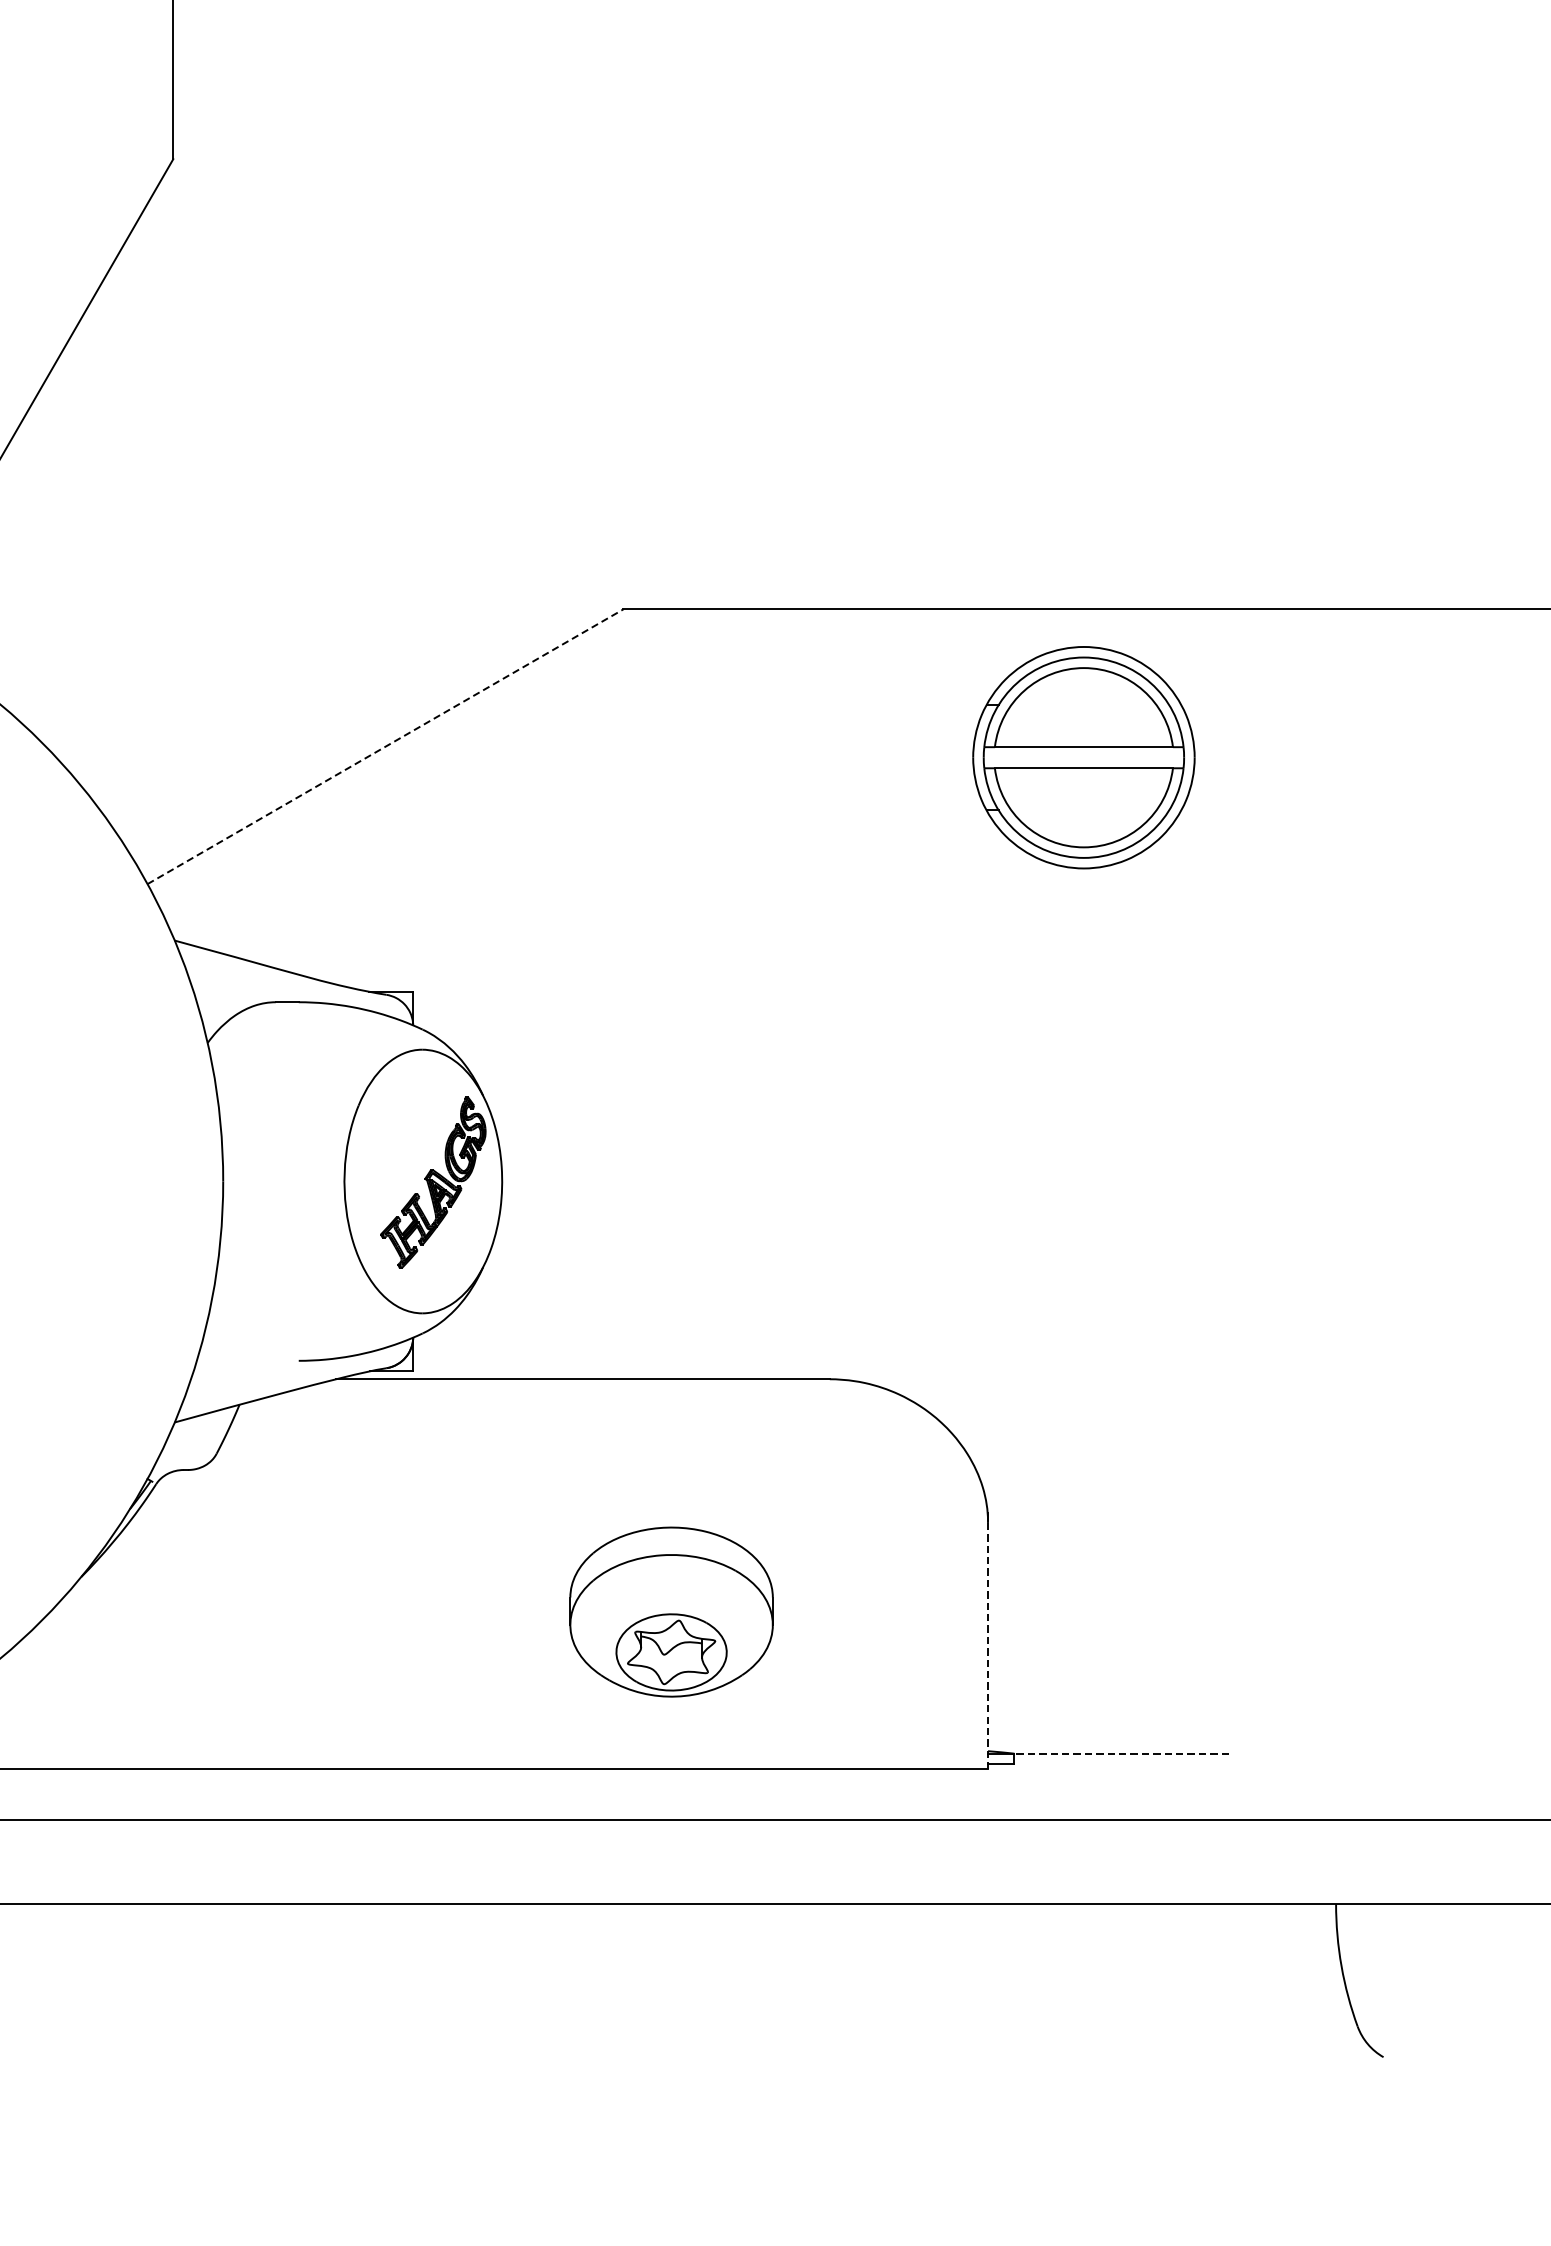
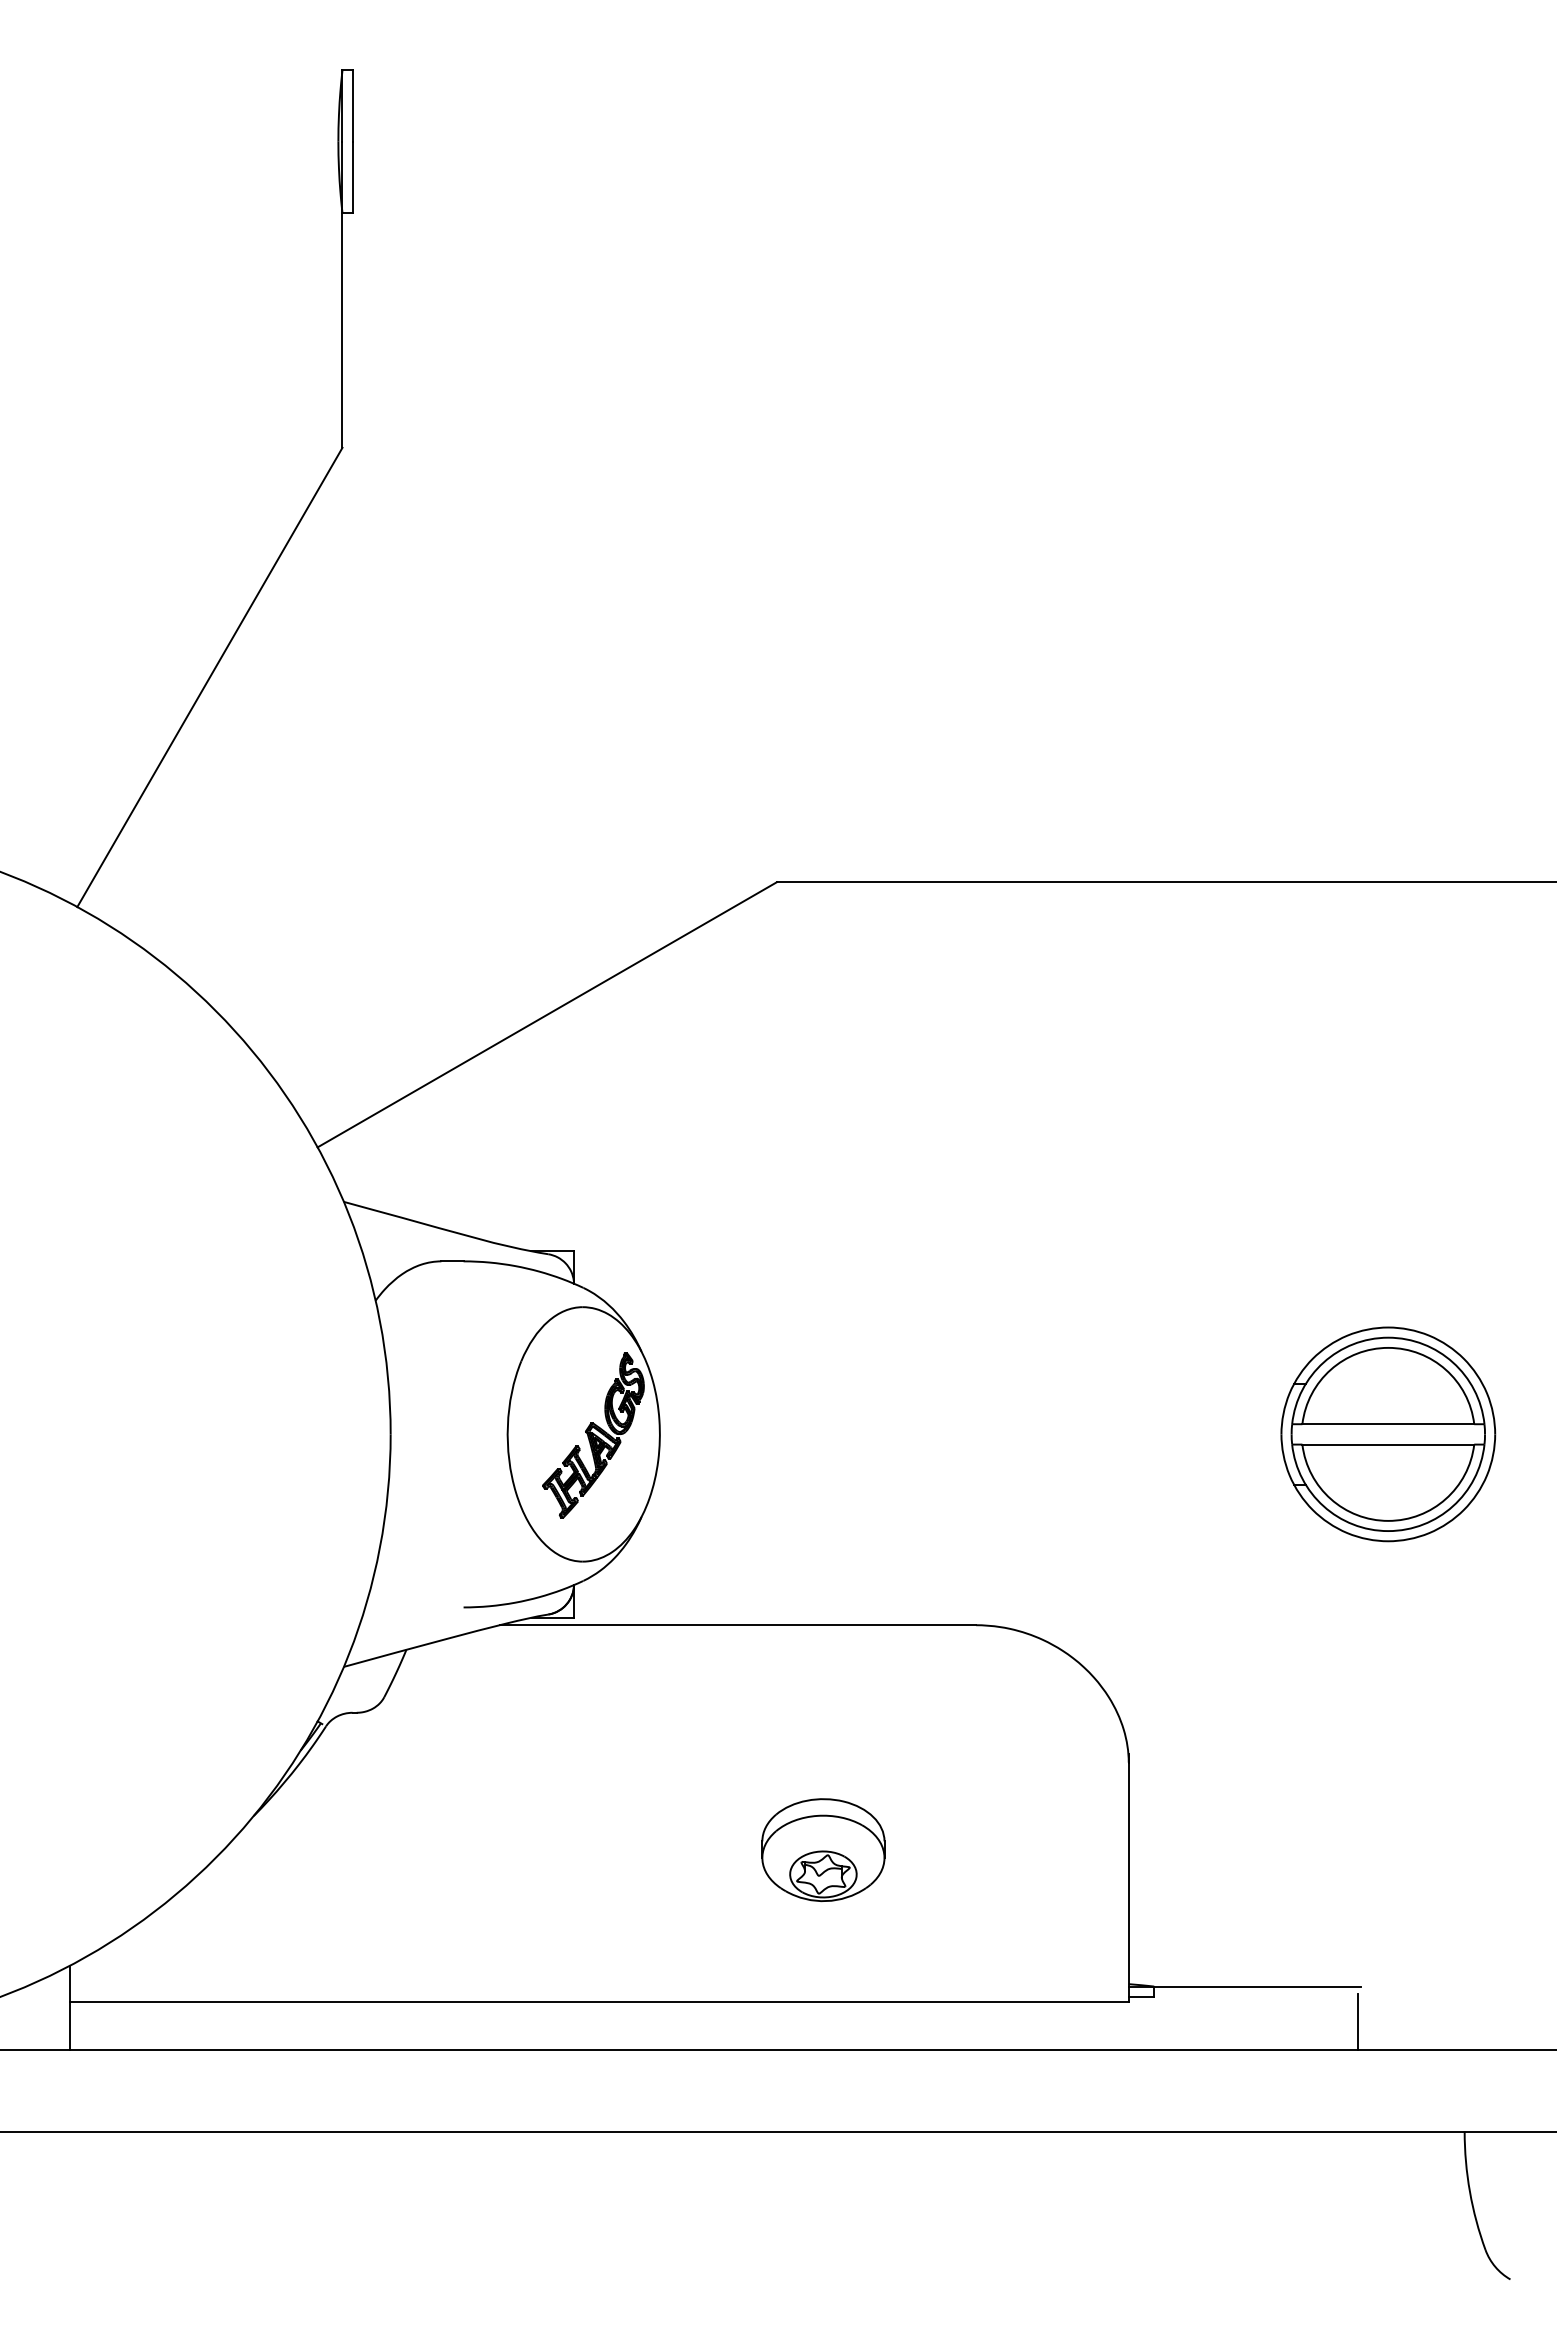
line: (385, 746) -> (547, 1014), dashed -> solid
part: (1084, 757) -> (1388, 1434), moved
part: (671, 1612) -> (823, 1850), size x0.62
line: (987, 1645) -> (1128, 1882), dashed -> solid
line: (1121, 1753) -> (1257, 1986), dashed -> solid
line: (1225, 1790) -> (1357, 2022), added

